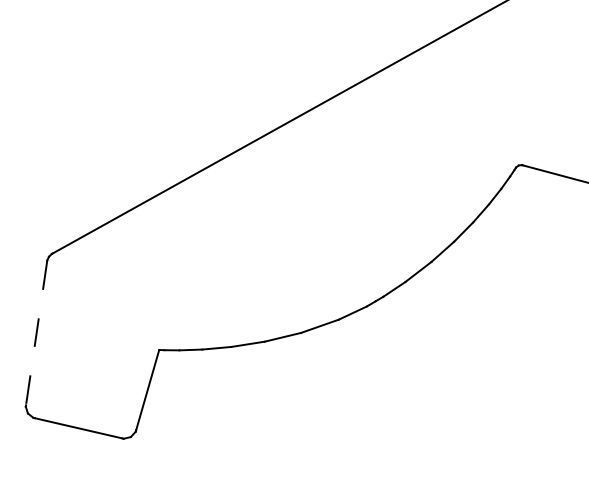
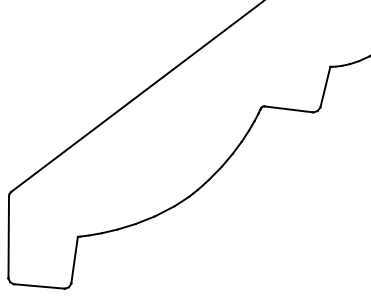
line: (36, 333) -> (8, 237), dashed -> solid

